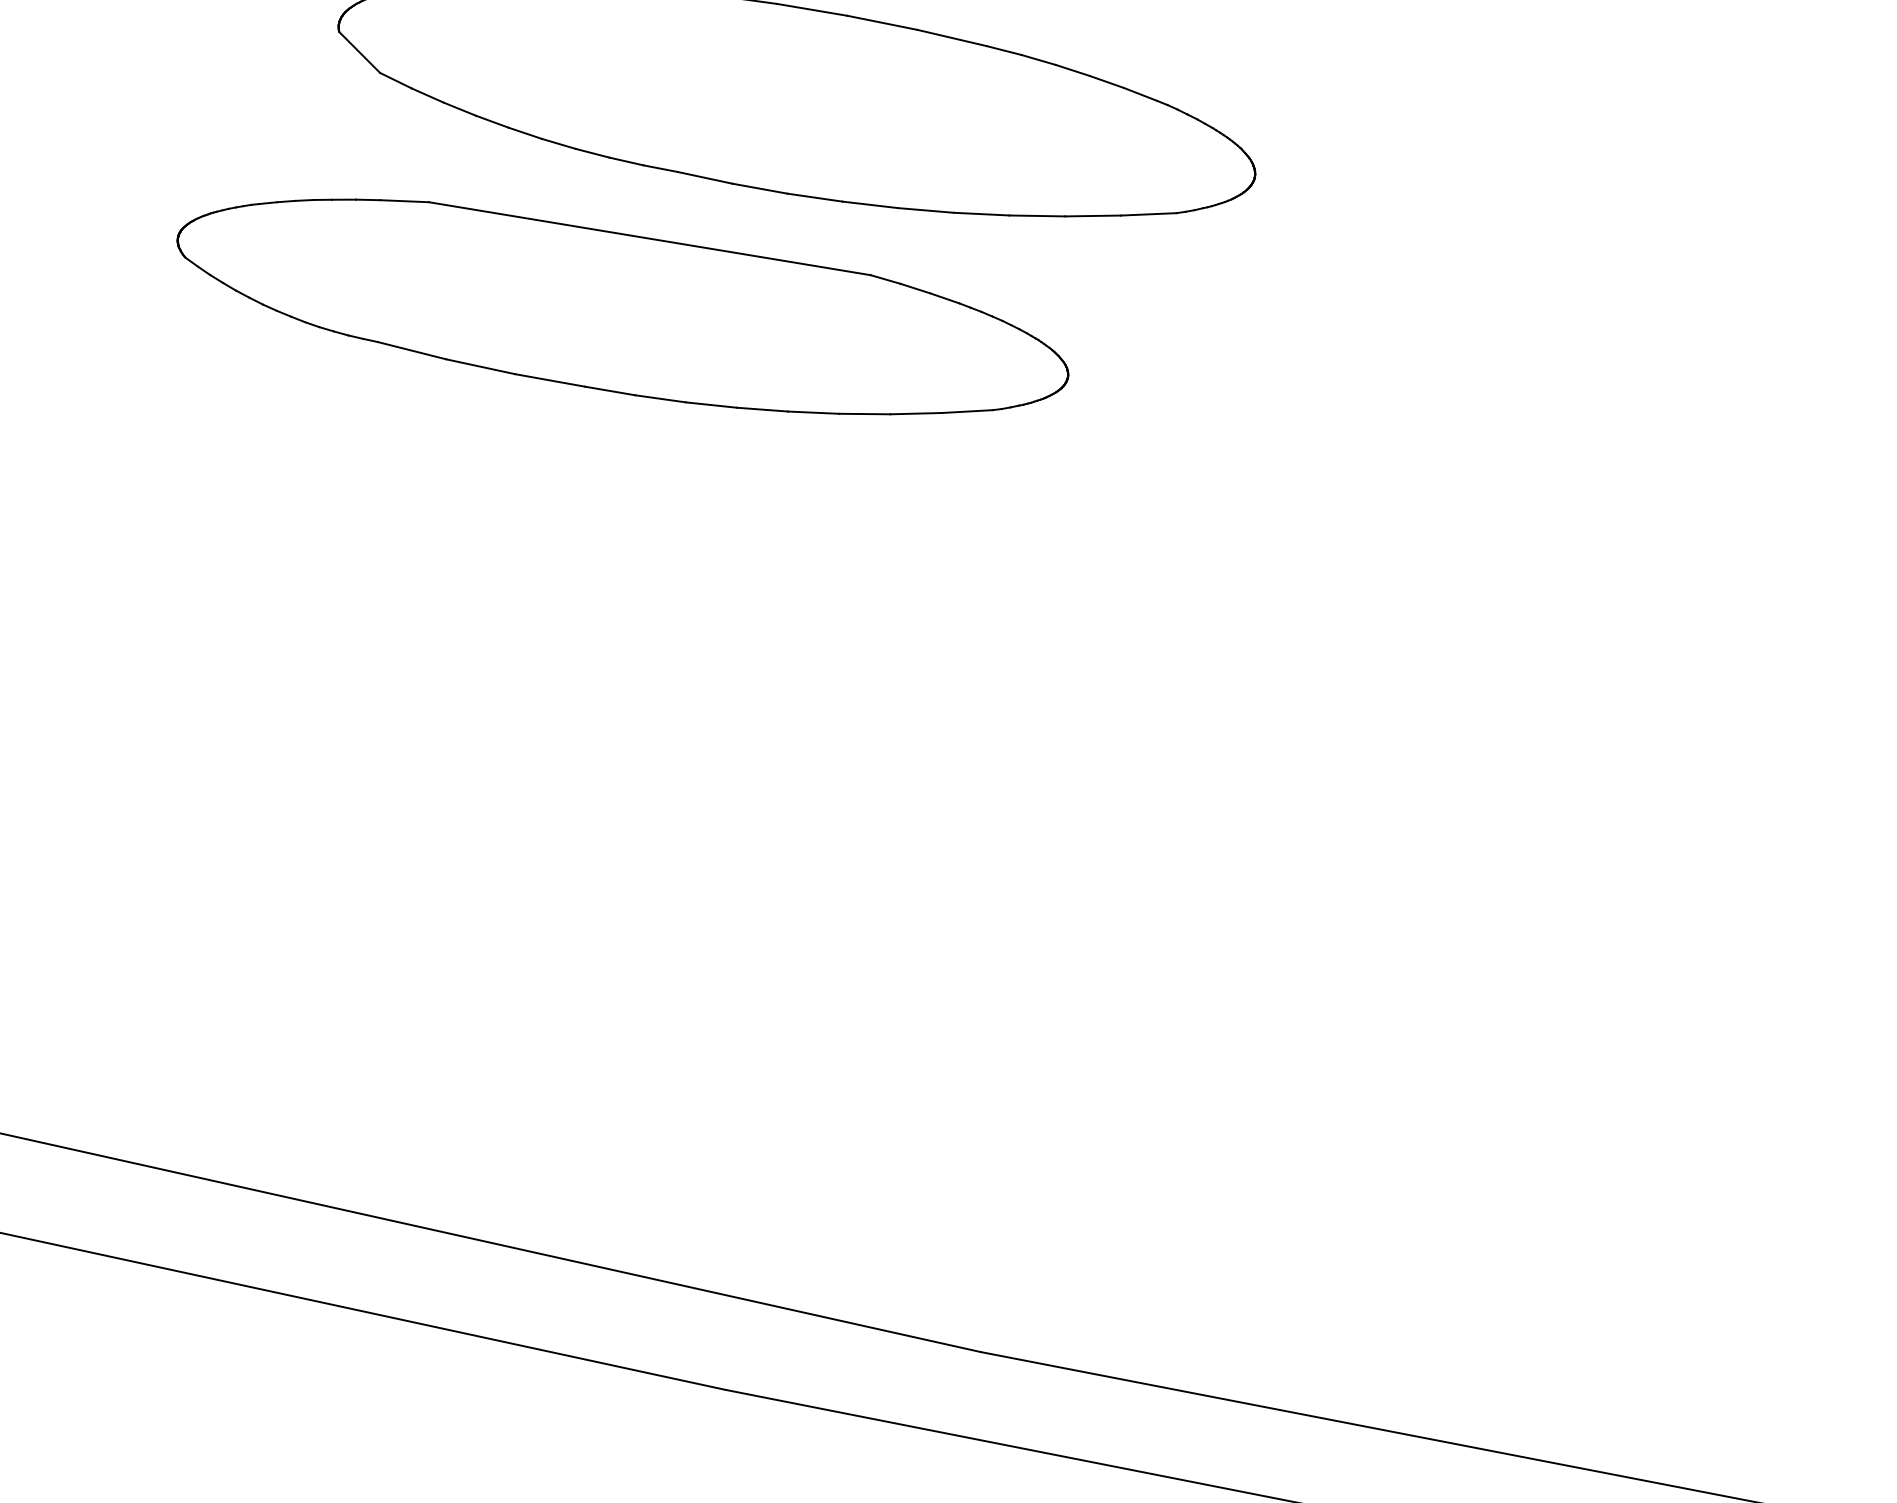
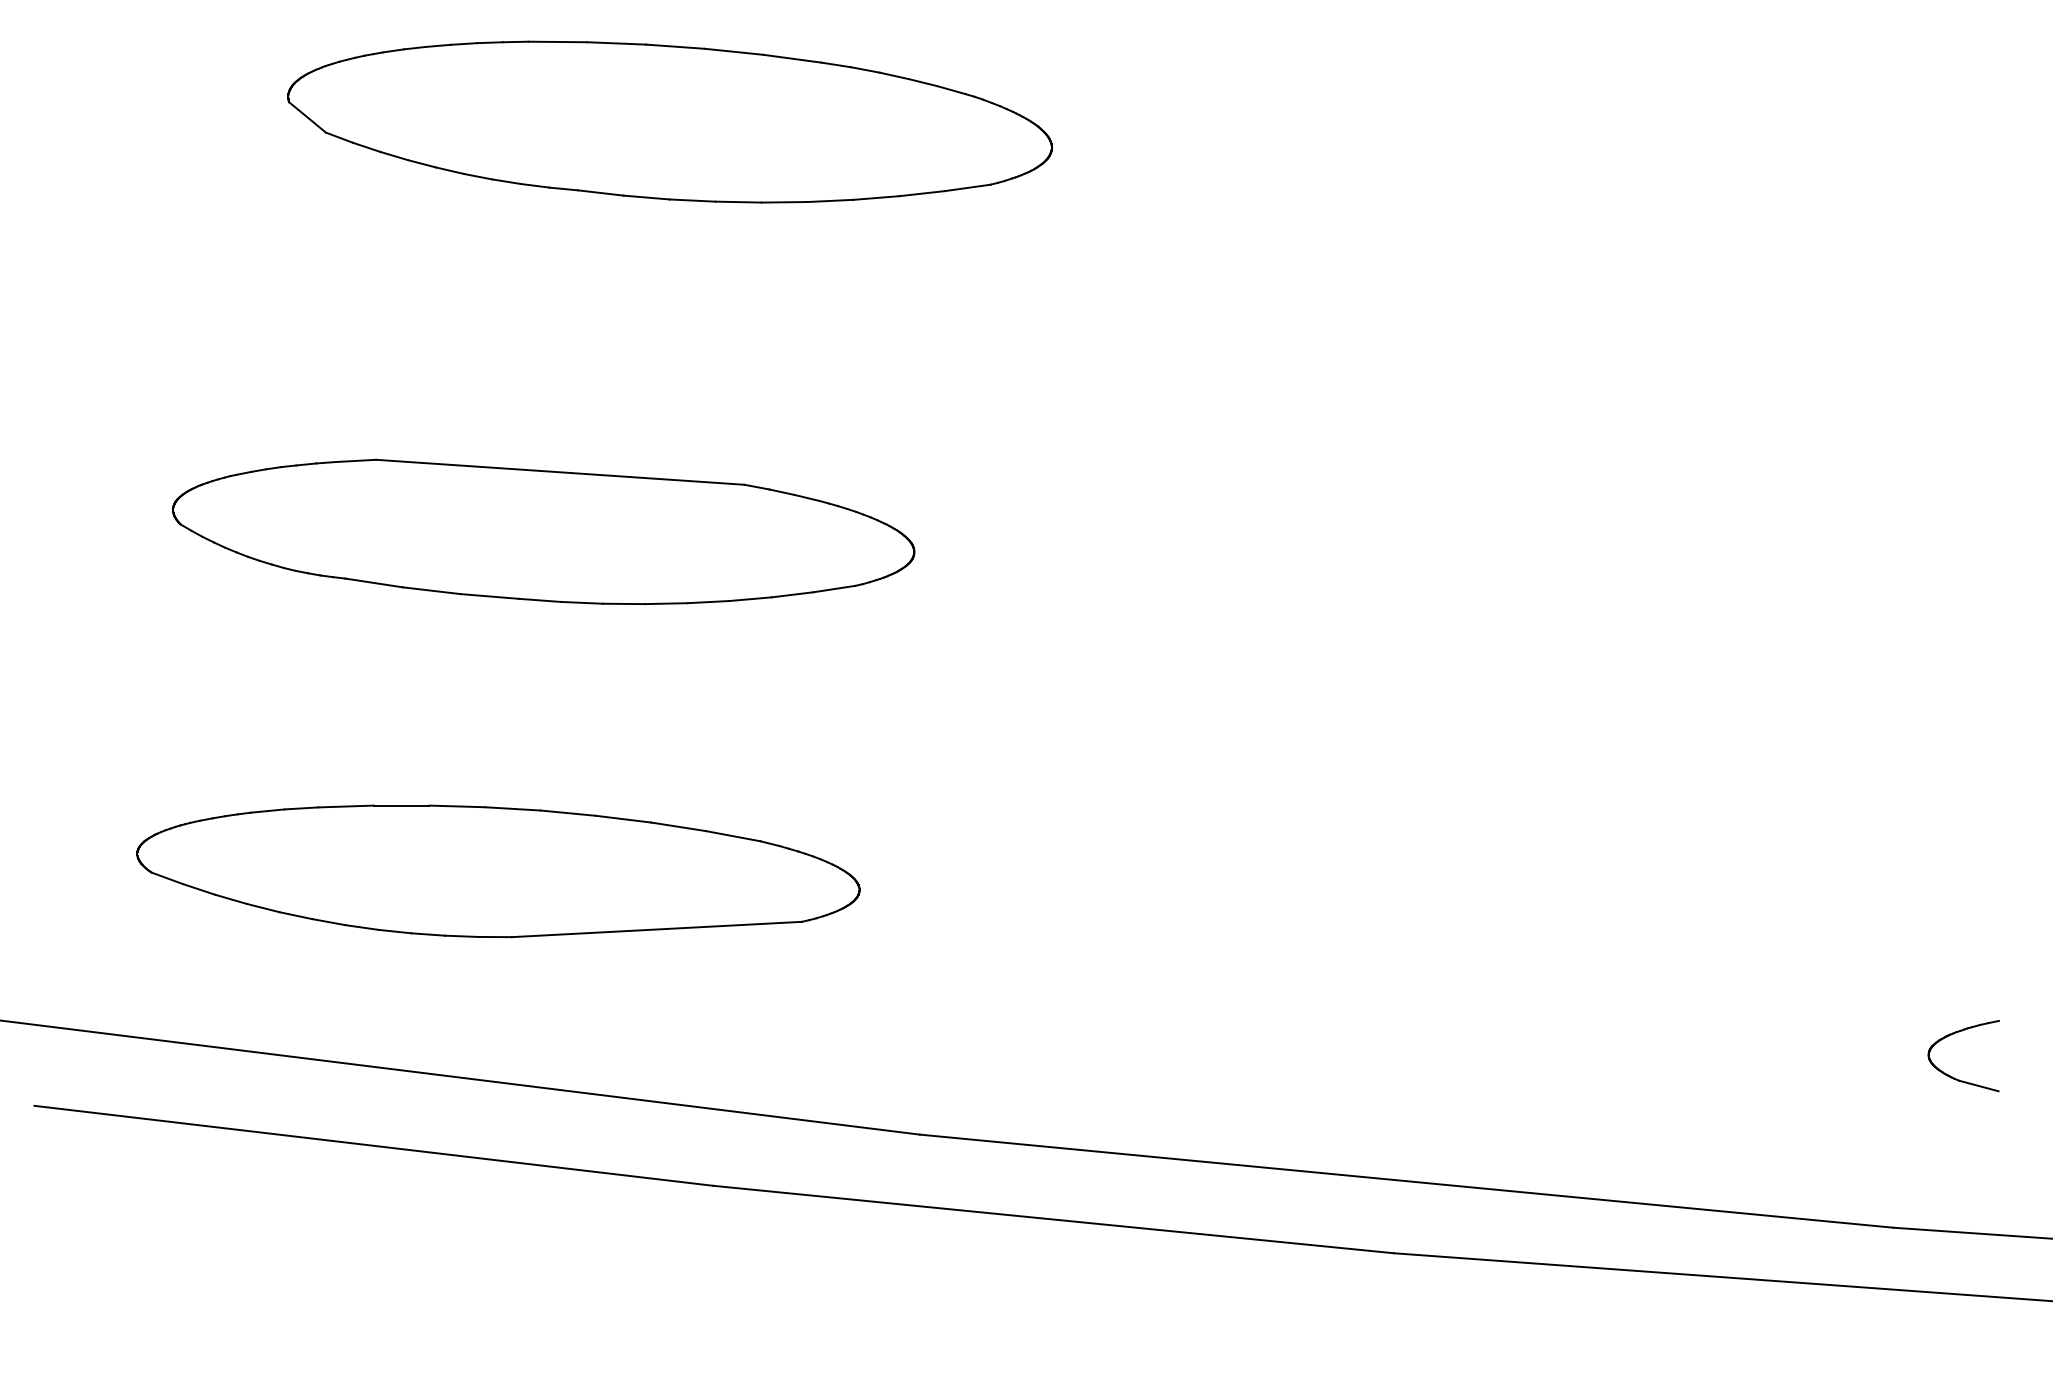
part: (622, 308) -> (543, 531), moved
part: (502, 985) -> (498, 871), added

